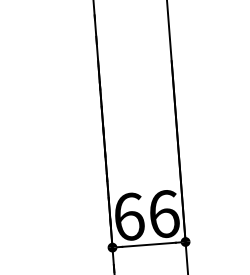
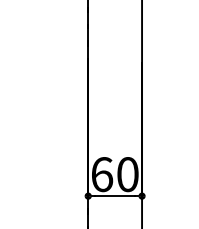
text: (163, 214) -> (127, 174), 66 -> 60

